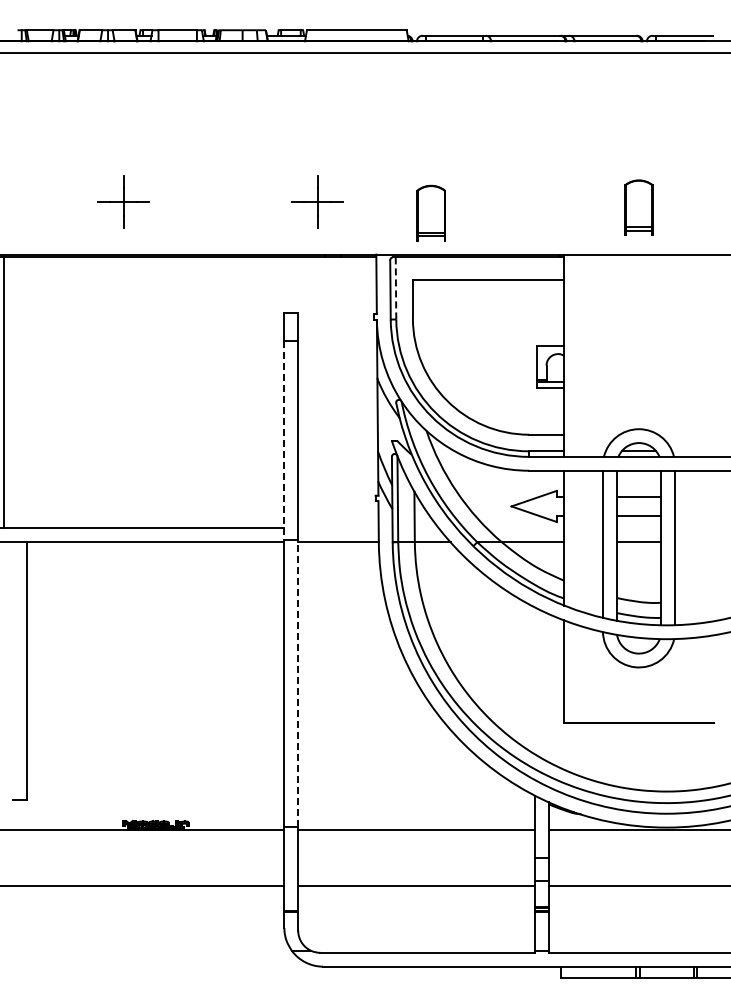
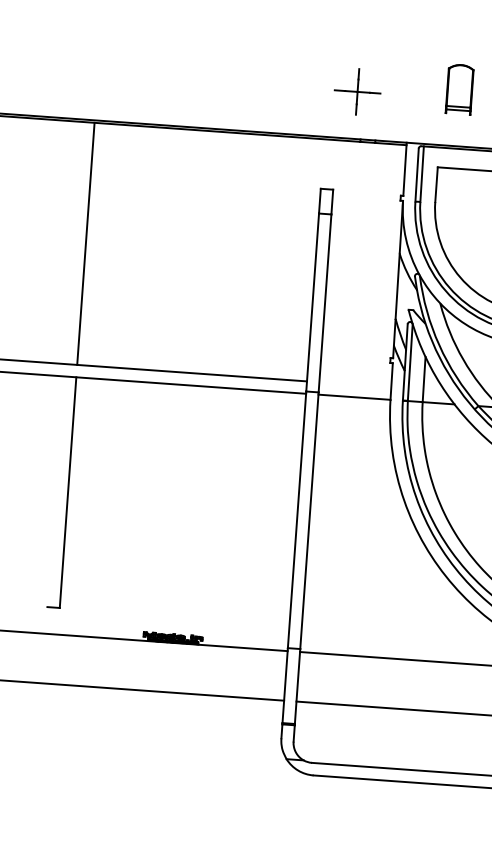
part: (123, 201) -> (184, 79), removed
part: (430, 212) -> (459, 88), moved
line: (396, 288) -> (422, 174), dashed -> solid
line: (4, 392) -> (86, 243), moved
line: (284, 440) -> (312, 302), dashed -> solid
line: (298, 683) -> (309, 520), dashed -> solid

